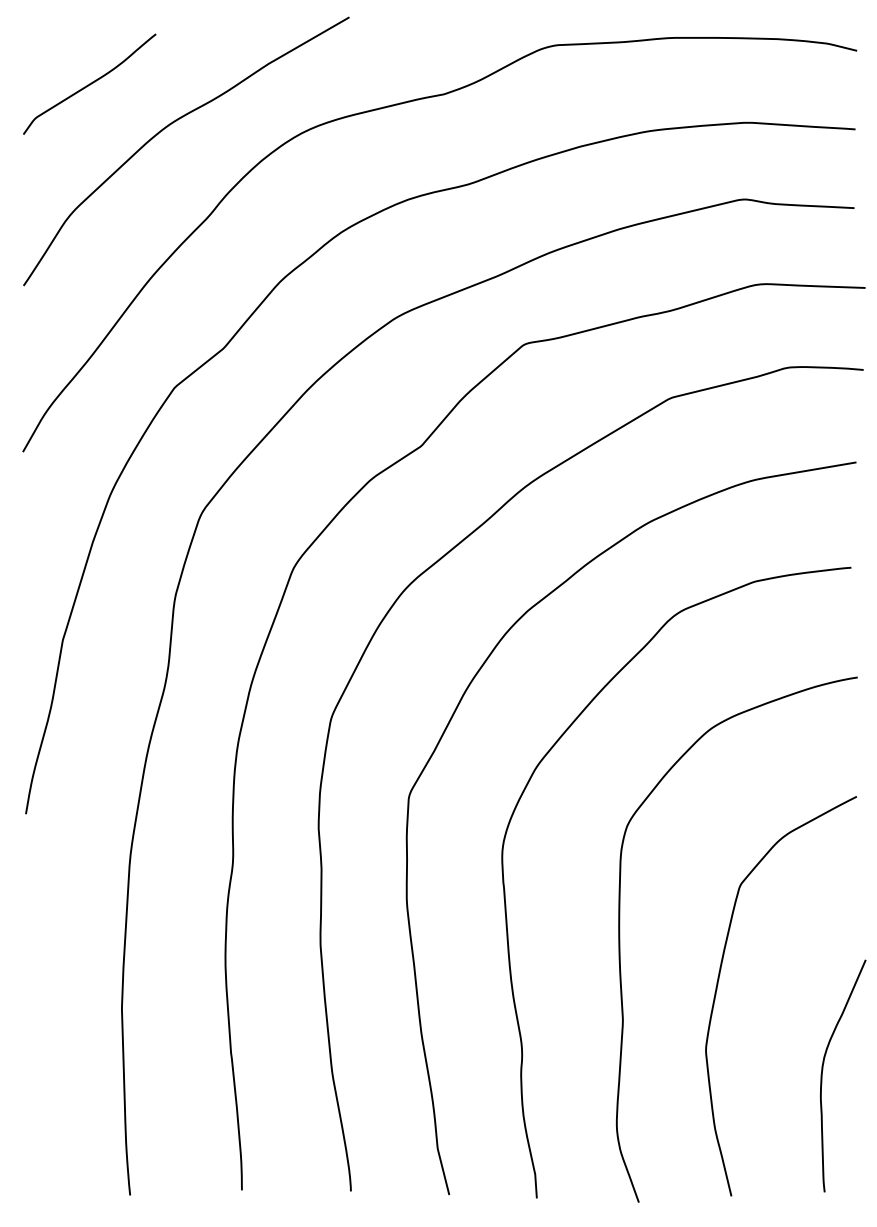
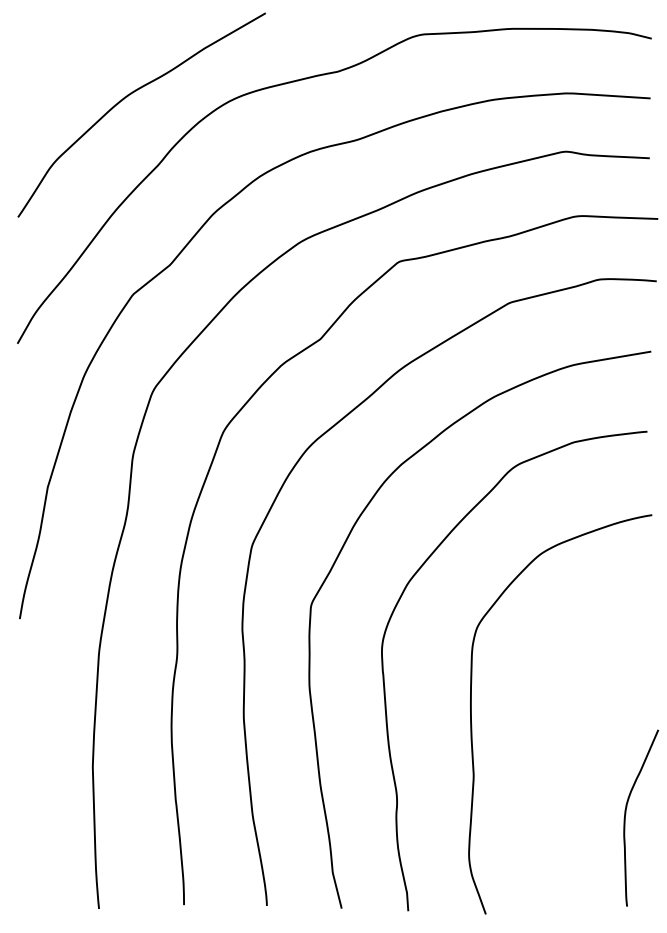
curve: (89, 83) -> (68, 63), removed
curve: (718, 985) -> (546, 749), removed

